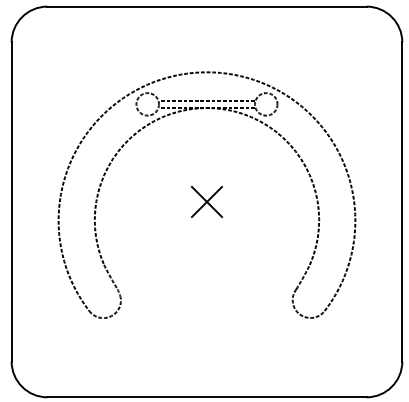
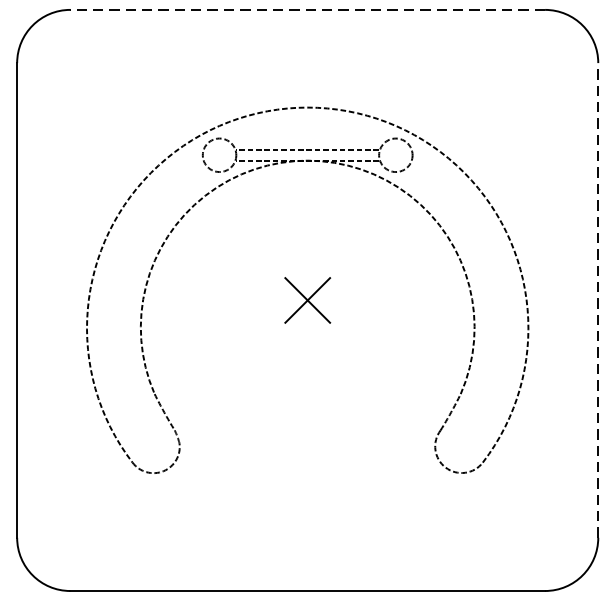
line: (207, 6) -> (308, 9), solid -> dashed
line: (402, 201) -> (598, 299), solid -> dashed

